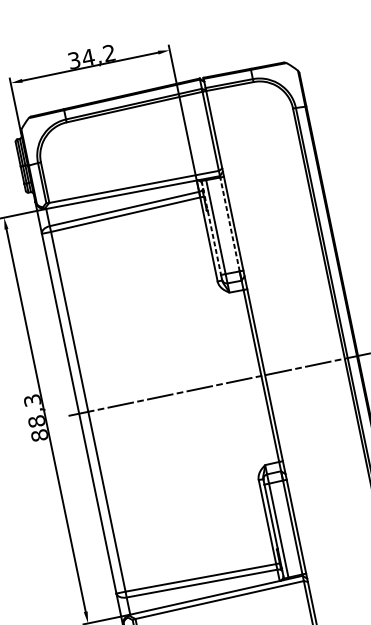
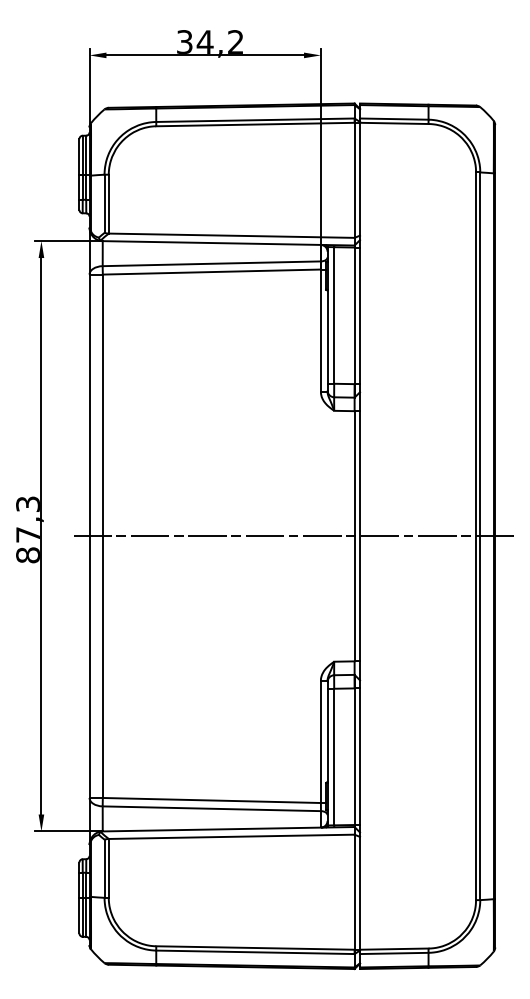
line: (229, 224) -> (354, 315), dashed -> solid
line: (211, 228) -> (327, 315), dashed -> solid
text: (36, 421) -> (27, 534), 88,3 -> 87,3

